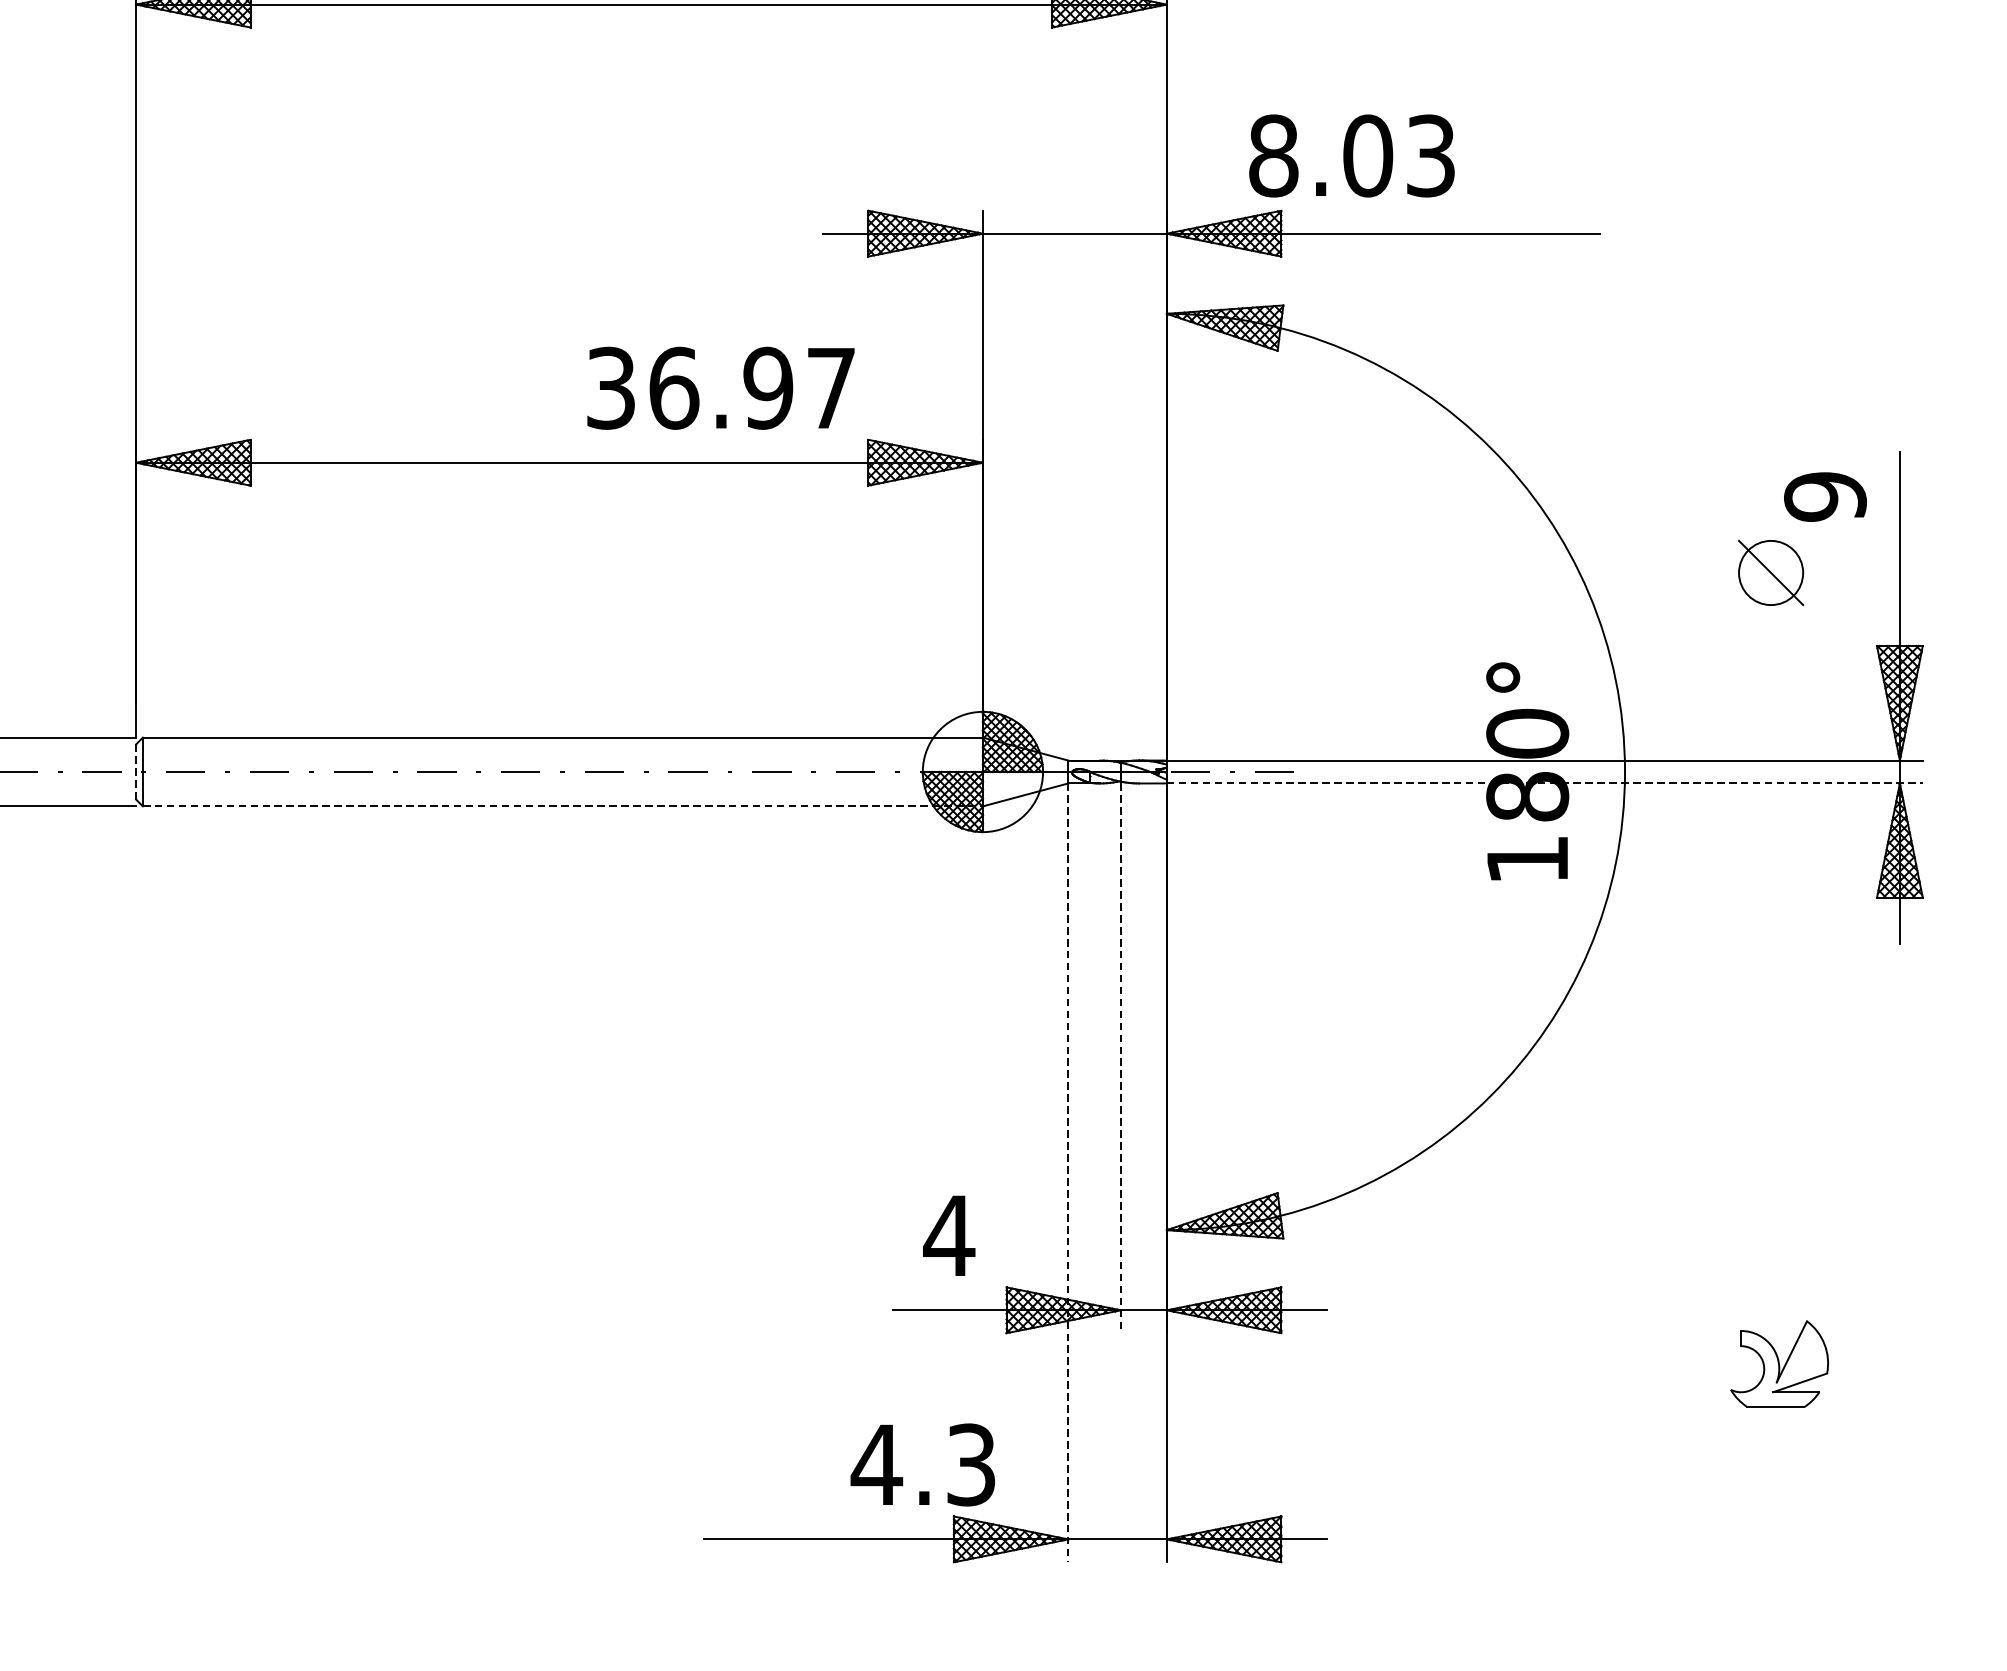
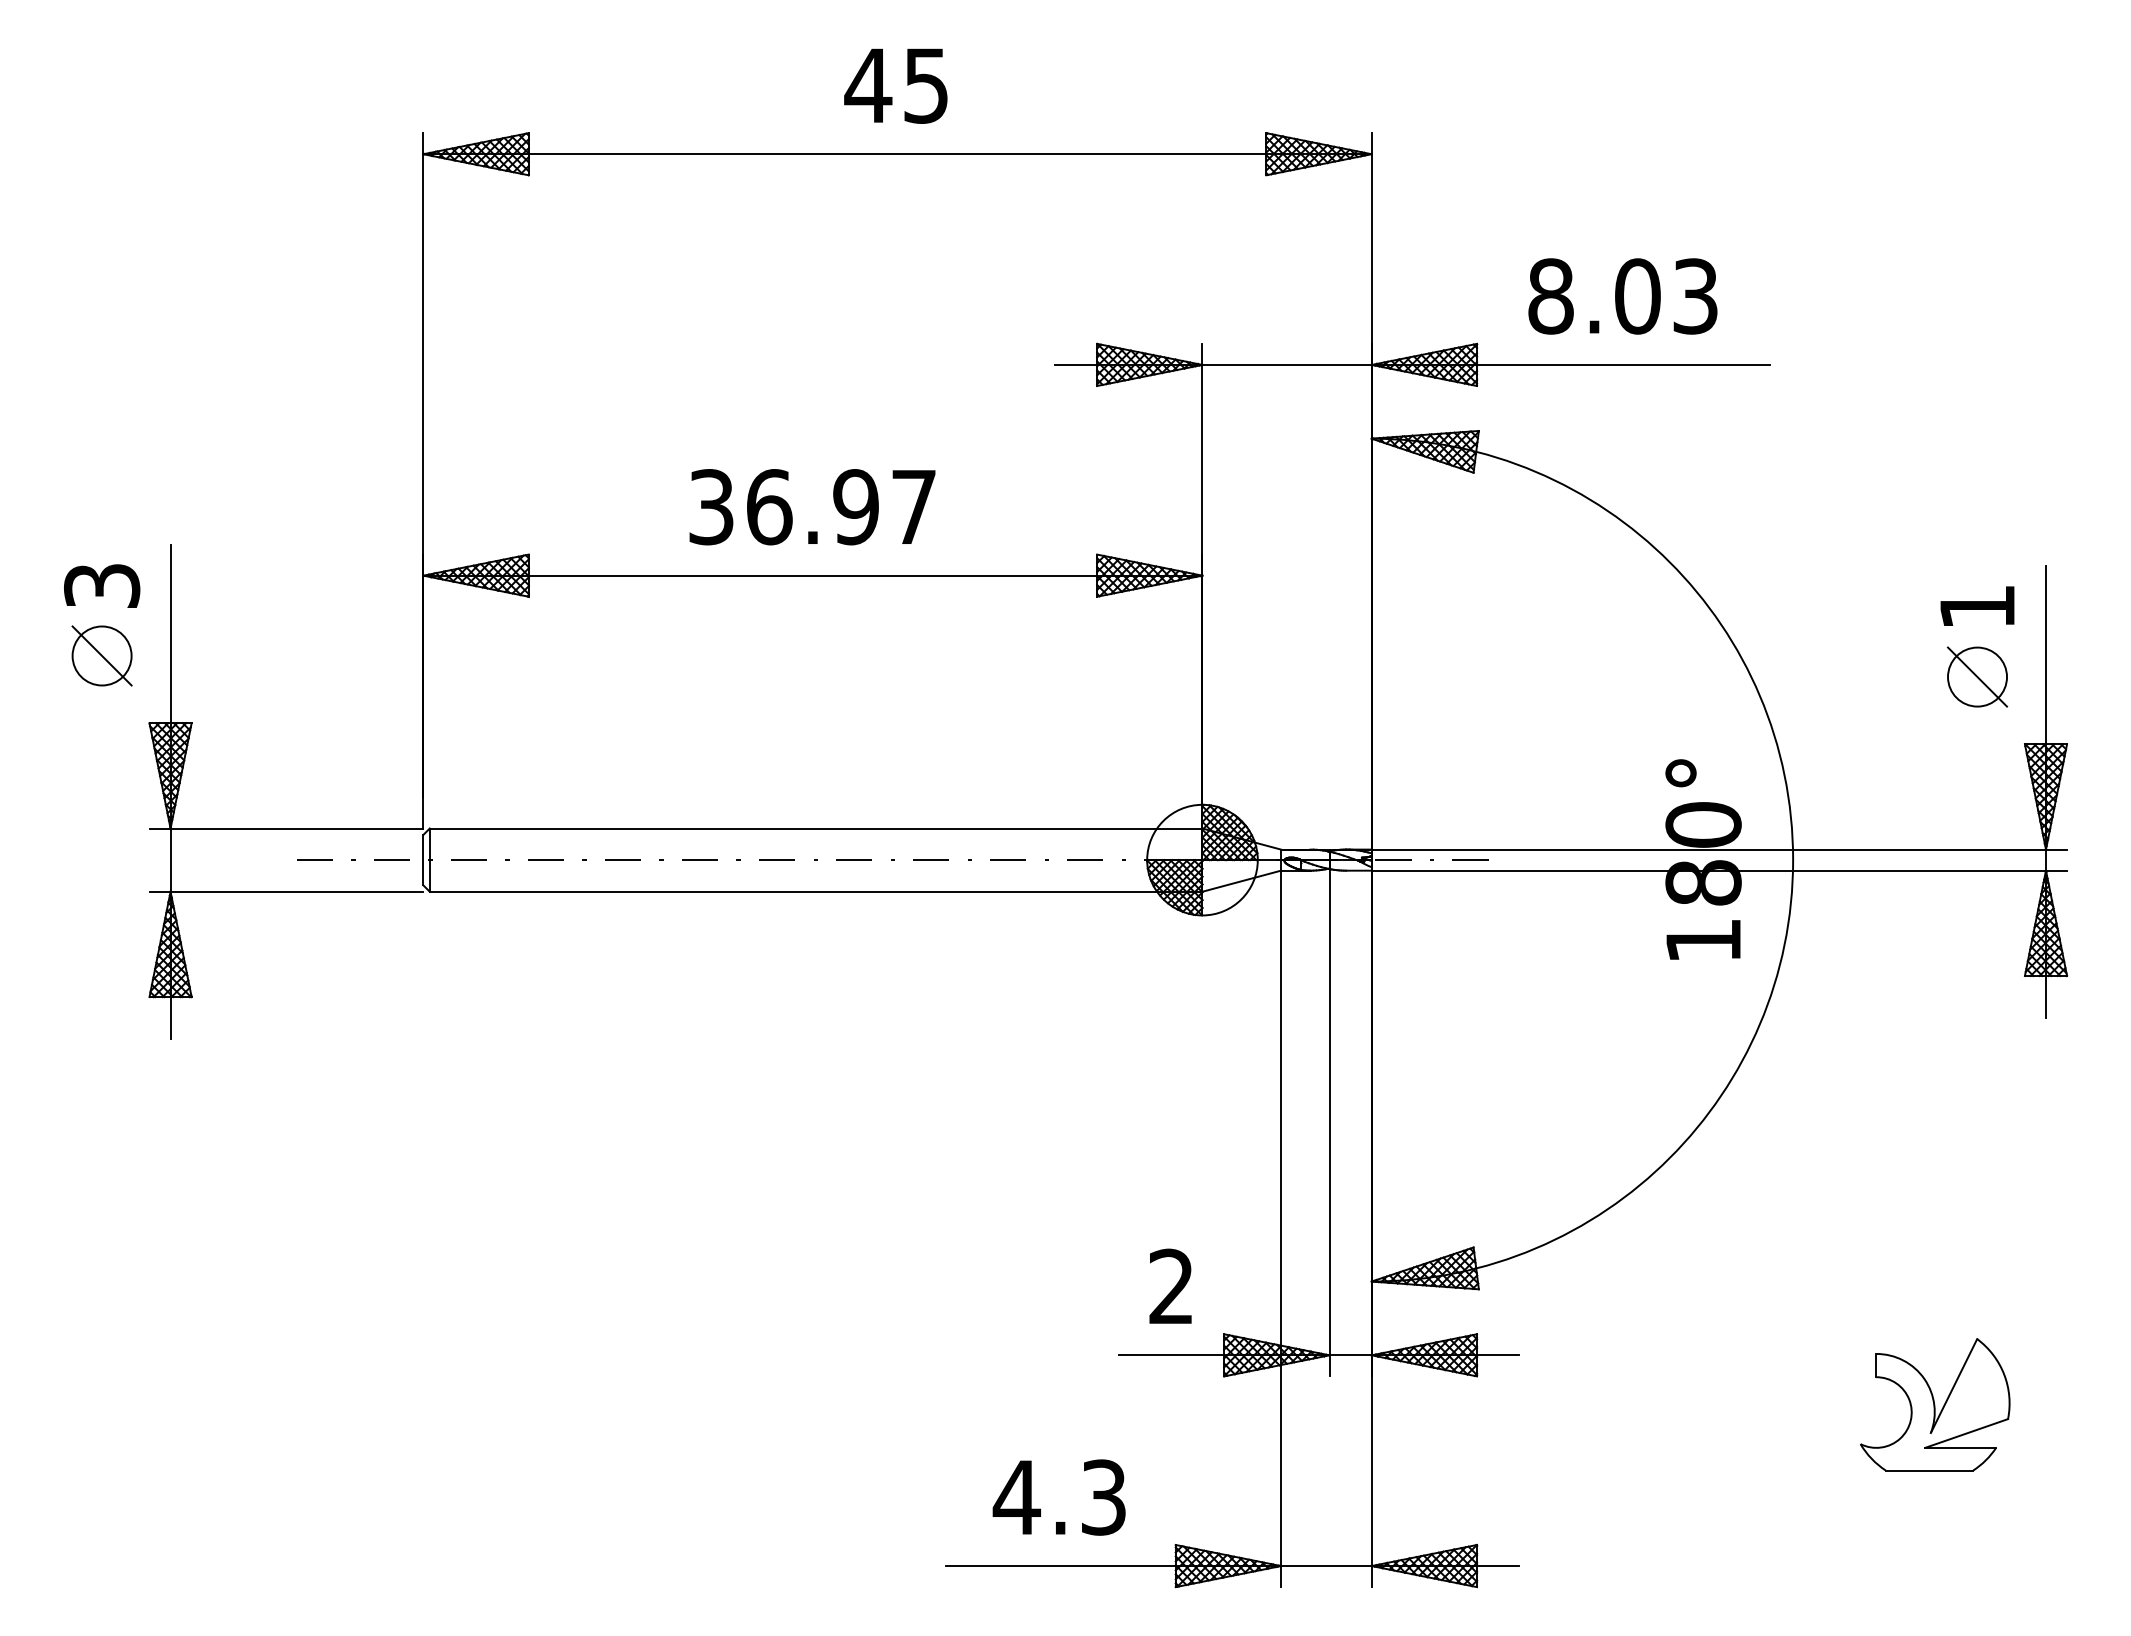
text: (1351, 156) -> (1622, 296), moved
text: (720, 388) -> (812, 507), moved
text: (1825, 497) -> (1977, 607), 9 -> 1
part: (1771, 572) -> (1977, 676), moved
line: (136, 772) -> (423, 860), dashed -> solid
line: (1544, 783) -> (1719, 870), dashed -> solid
line: (563, 806) -> (816, 891), dashed -> solid
line: (1121, 1058) -> (1329, 1123), dashed -> solid
line: (1068, 1173) -> (1281, 1229), dashed -> solid
text: (949, 1234) -> (1171, 1285), 4 -> 2
part: (1779, 1363) -> (1935, 1404), size x1.67
text: (922, 1464) -> (1058, 1497), moved

